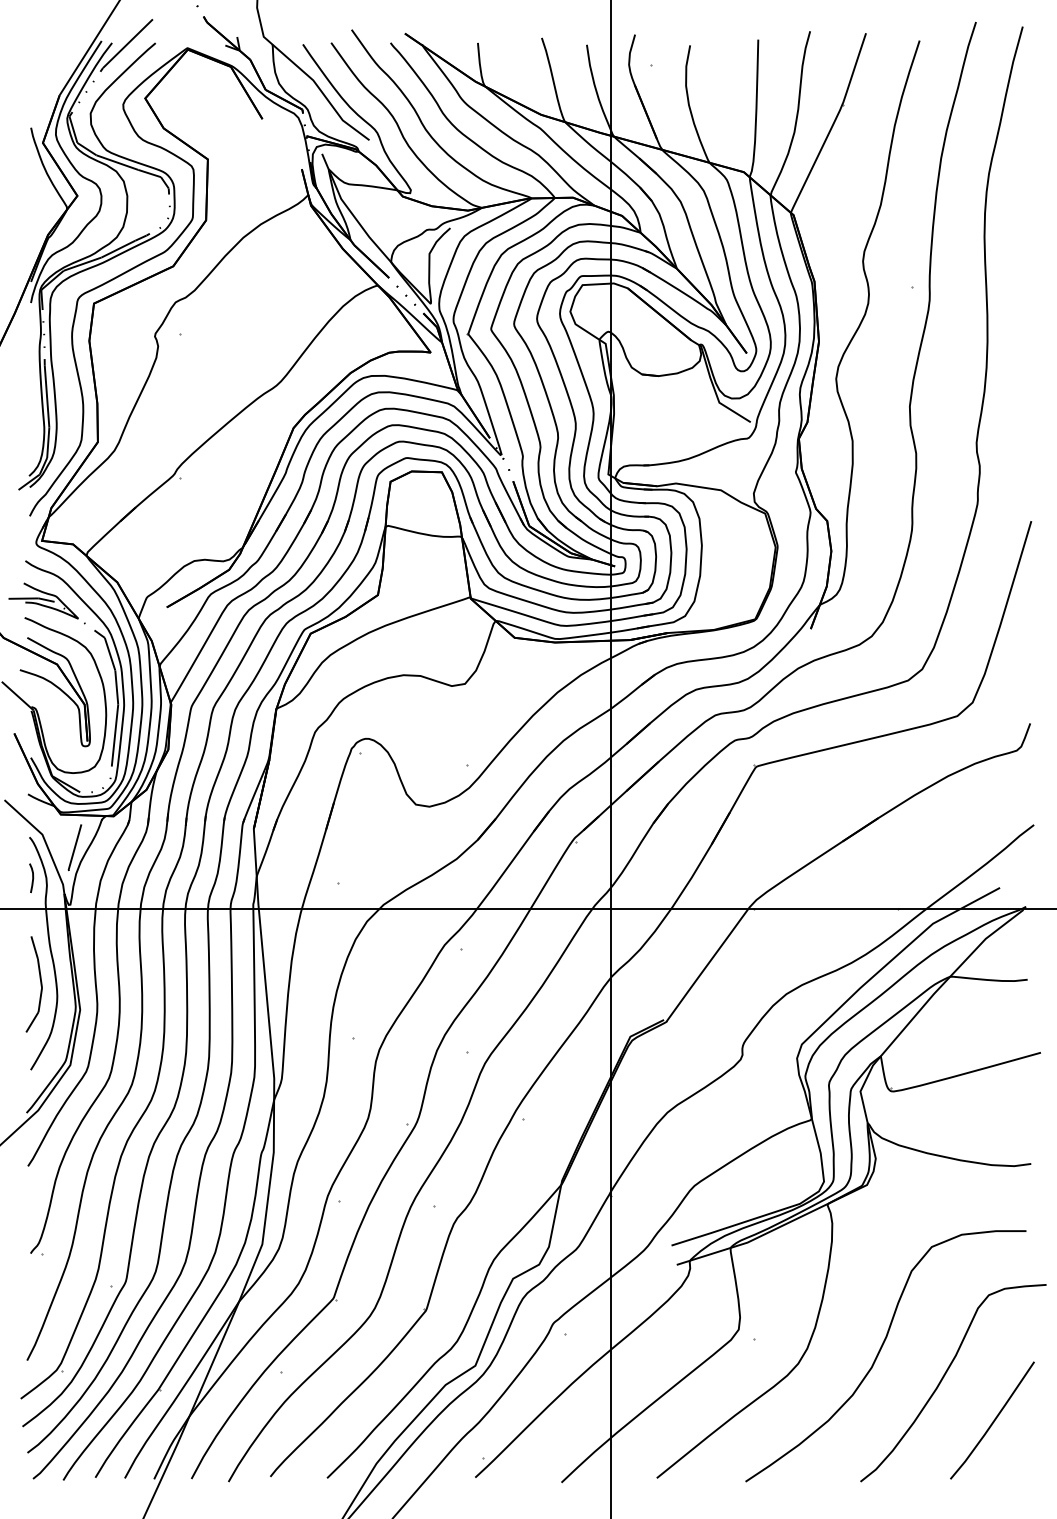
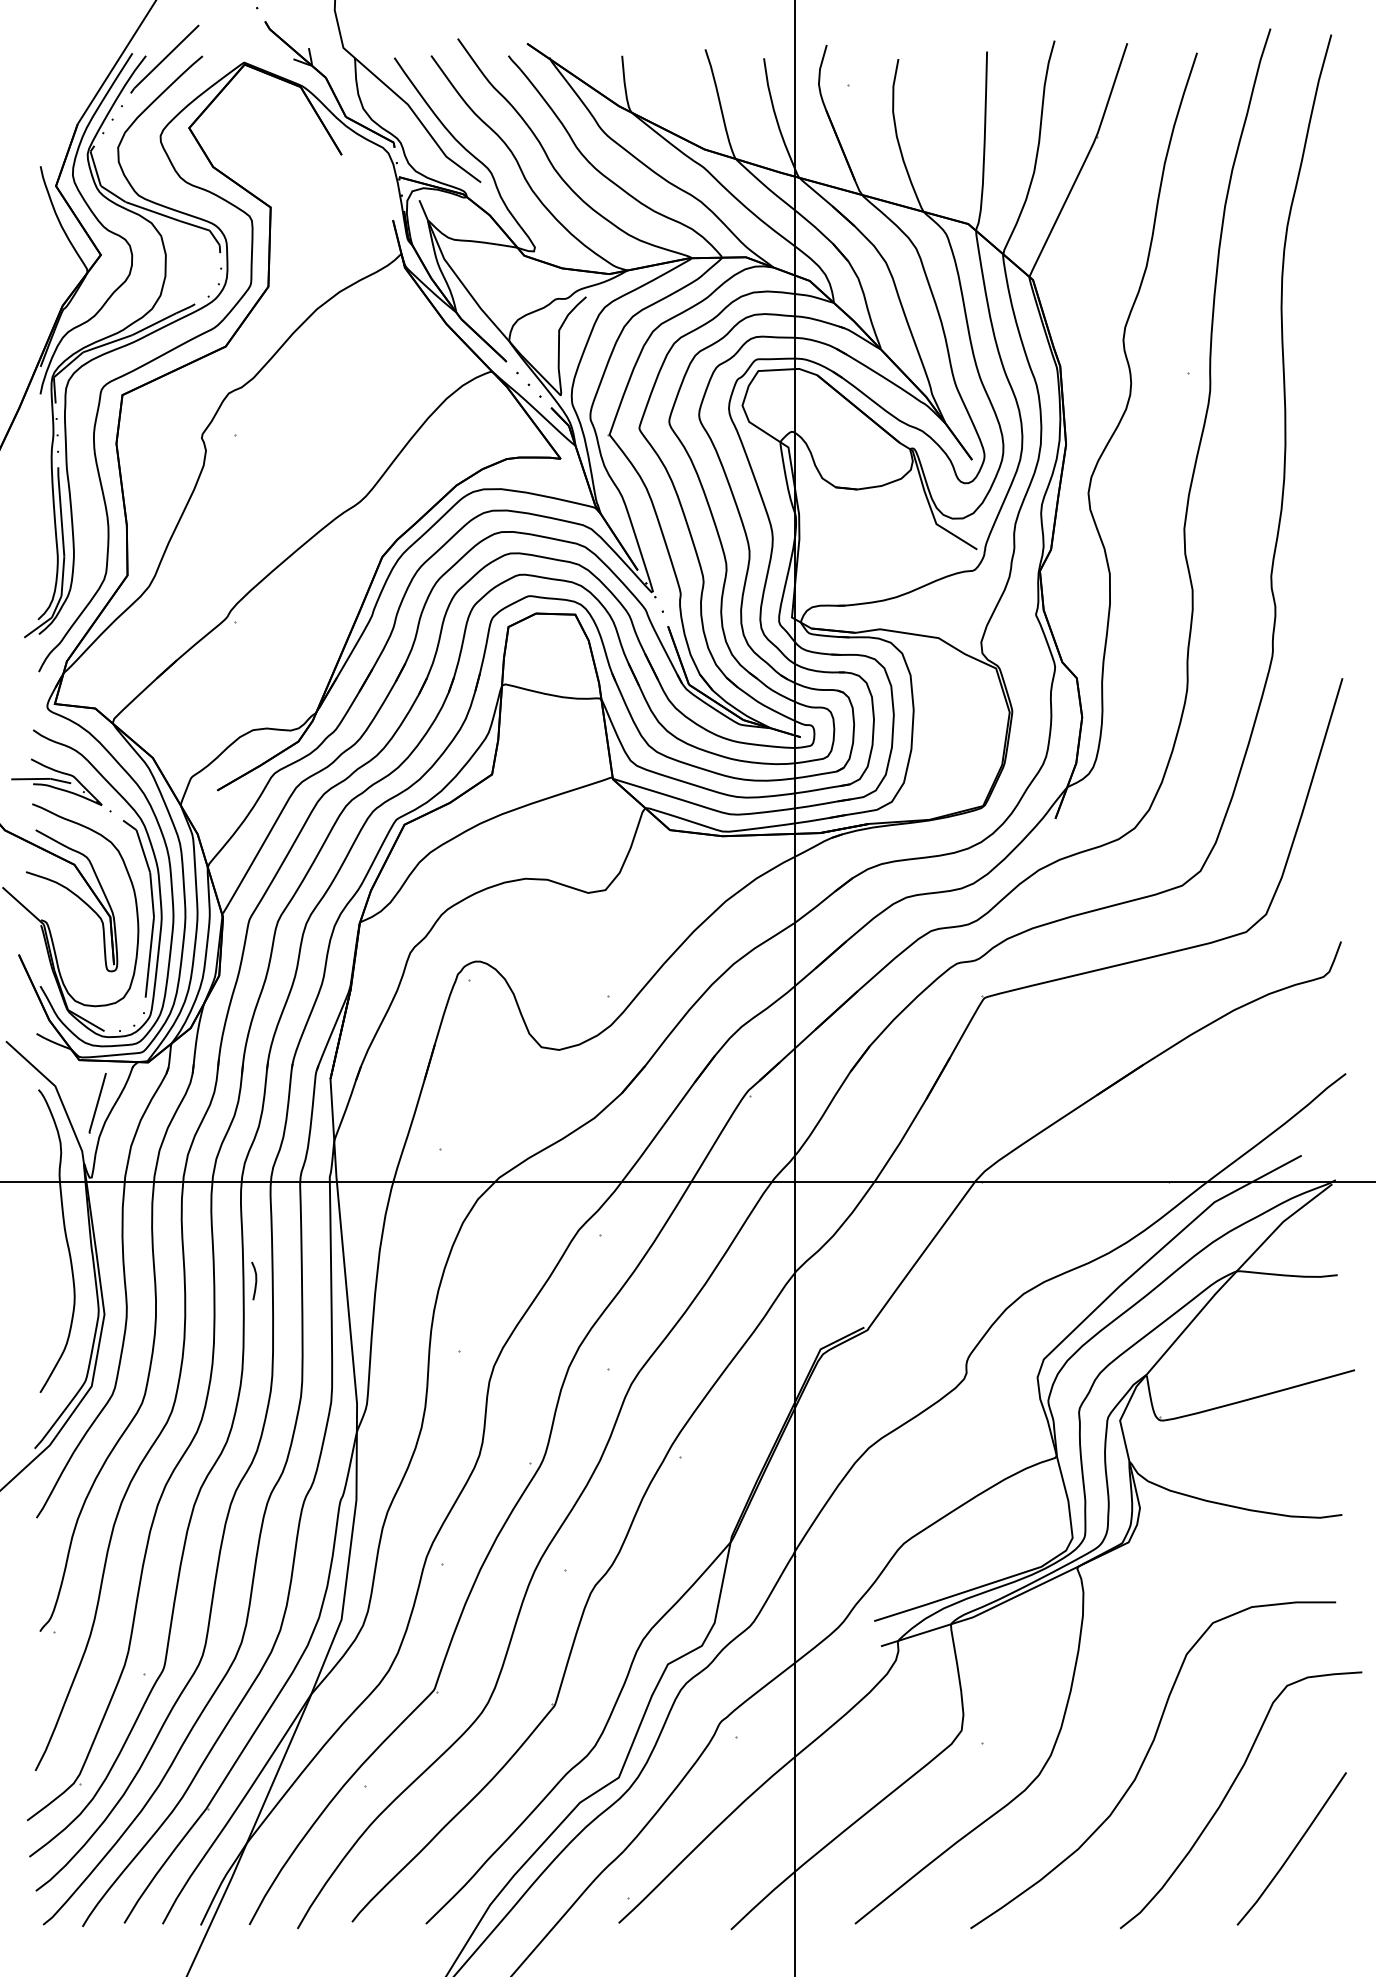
curve: (32, 877) -> (255, 1280), moved
line: (40, 982) -> (52, 1278), removed

